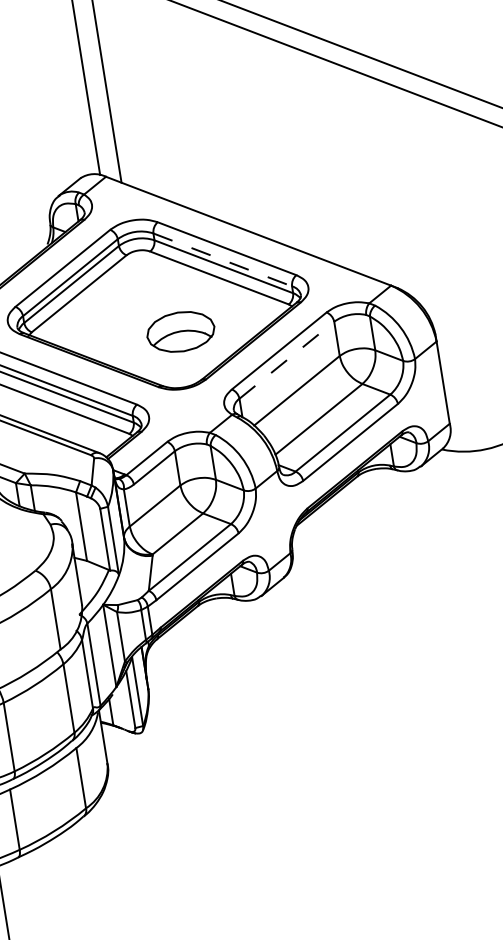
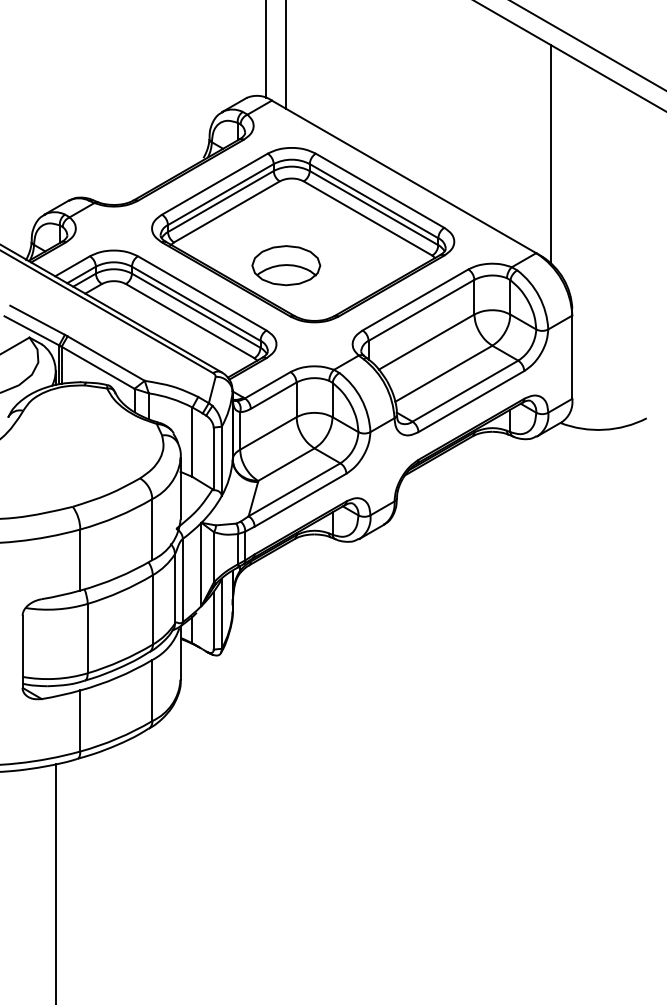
line: (389, 184) -> (550, 153), added
line: (223, 260) -> (374, 201), dashed -> solid
part: (181, 331) -> (286, 265), moved
line: (286, 360) -> (421, 310), dashed -> solid

